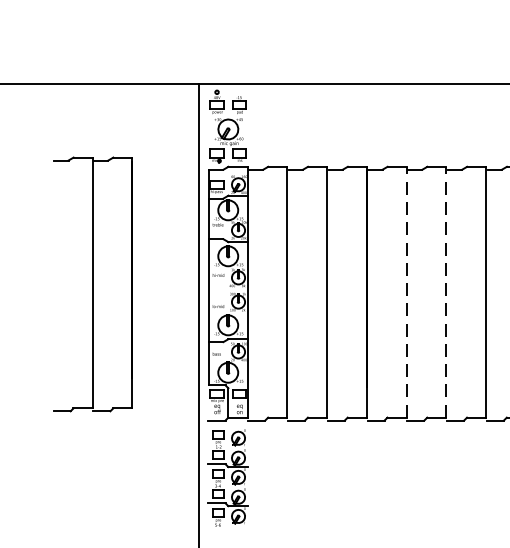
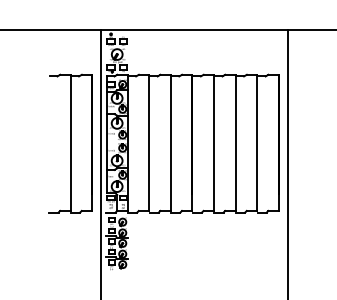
part: (92, 284) -> (70, 143), moved
line: (405, 291) -> (213, 142), dashed -> solid
line: (446, 291) -> (235, 142), dashed -> solid

